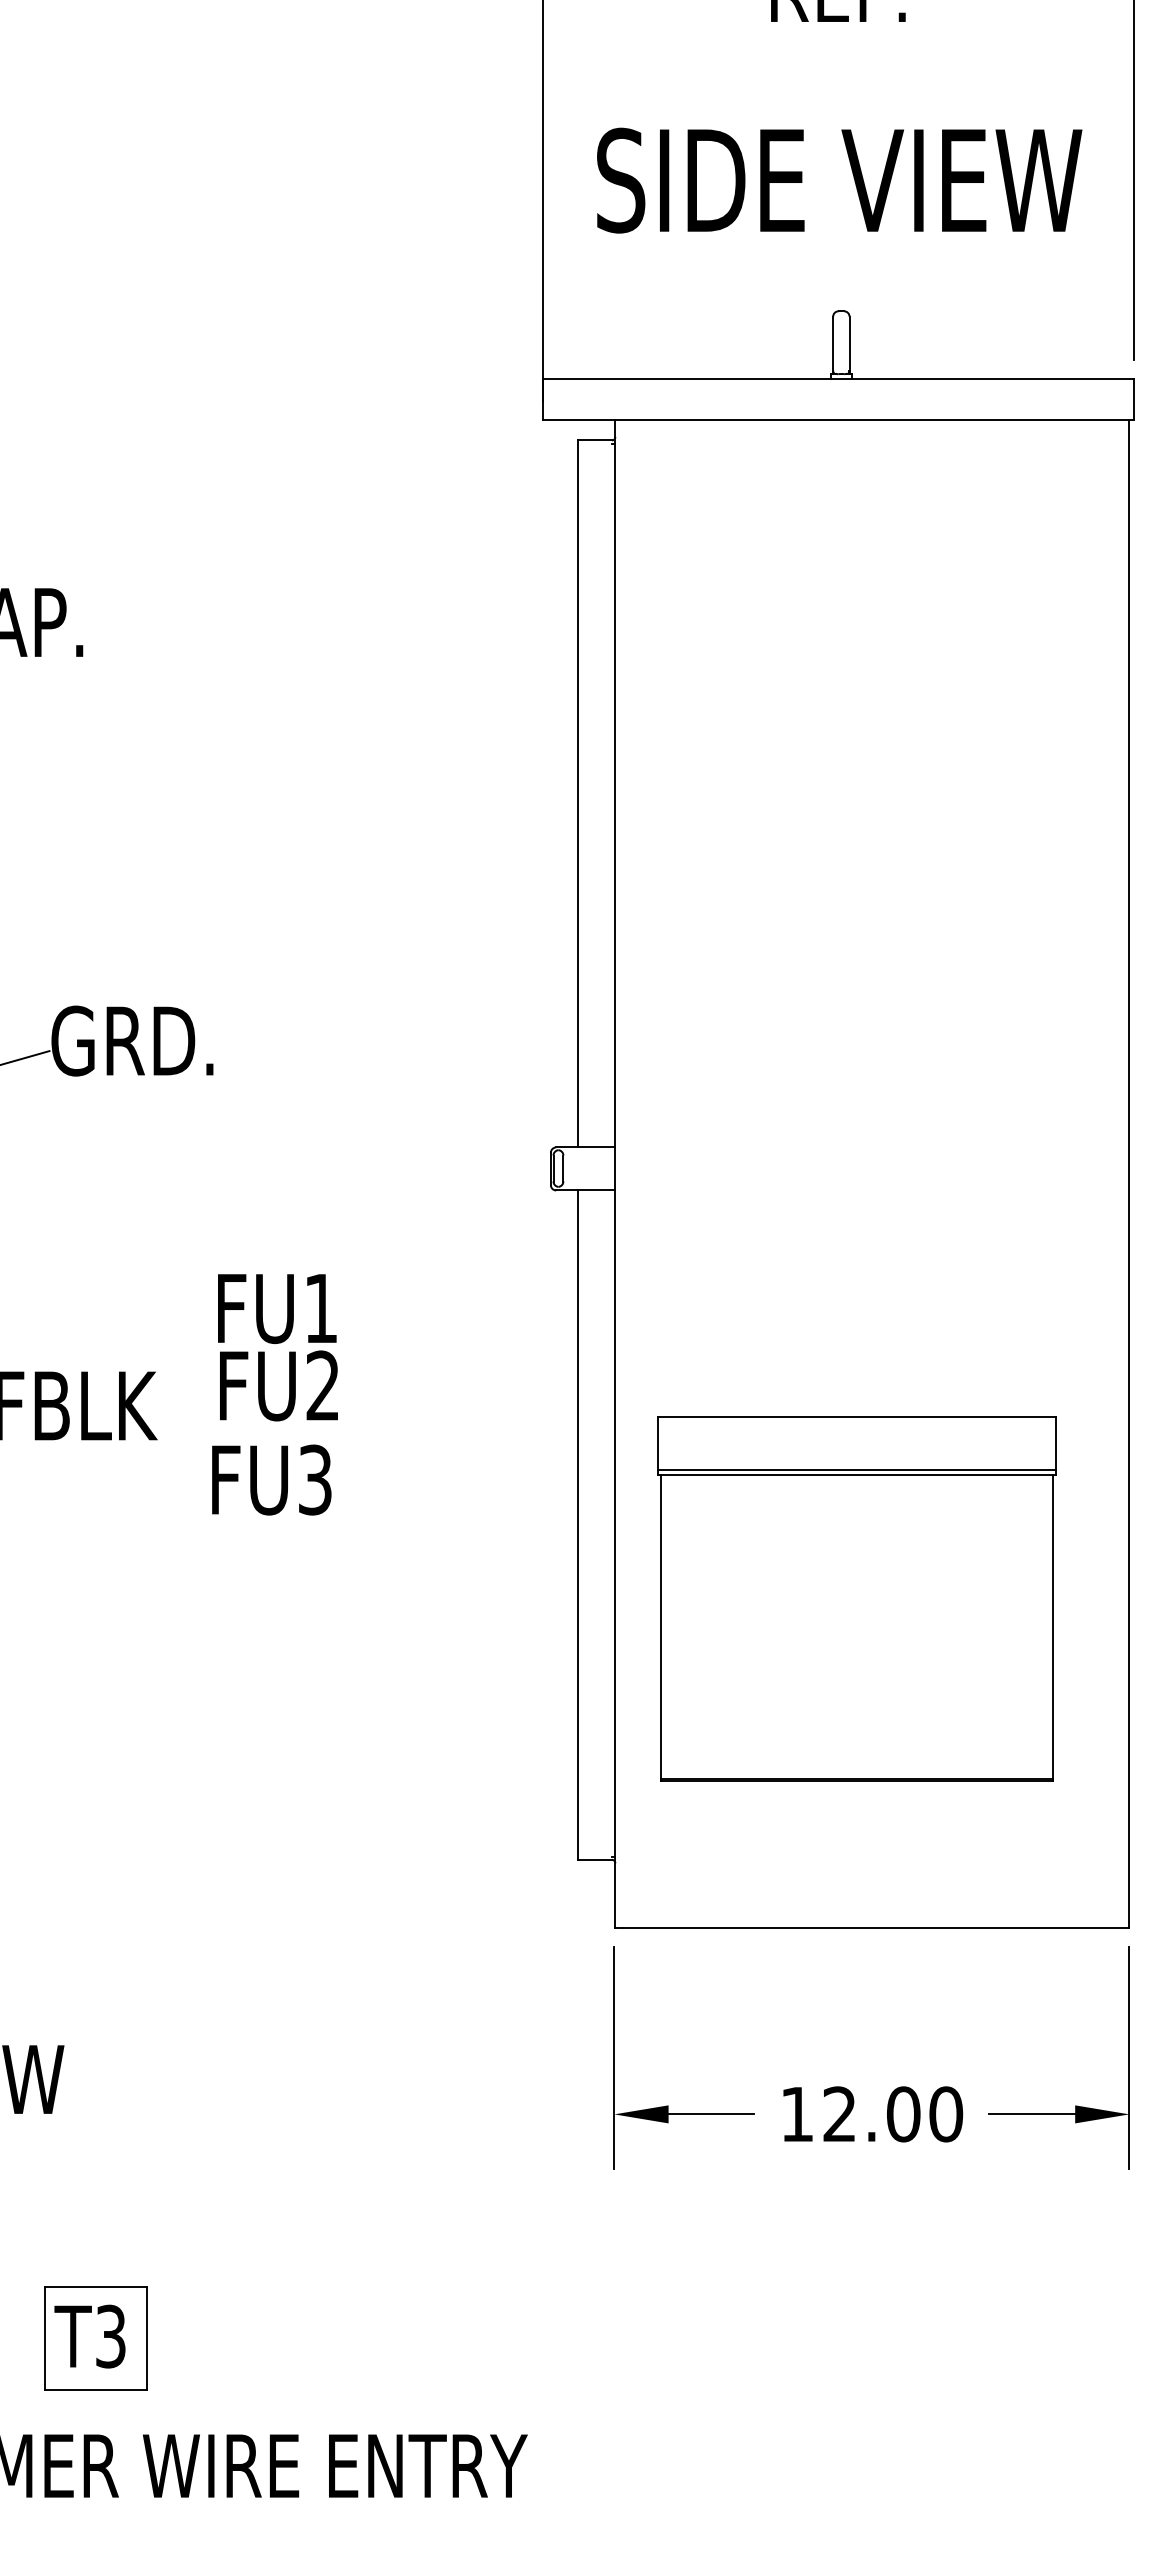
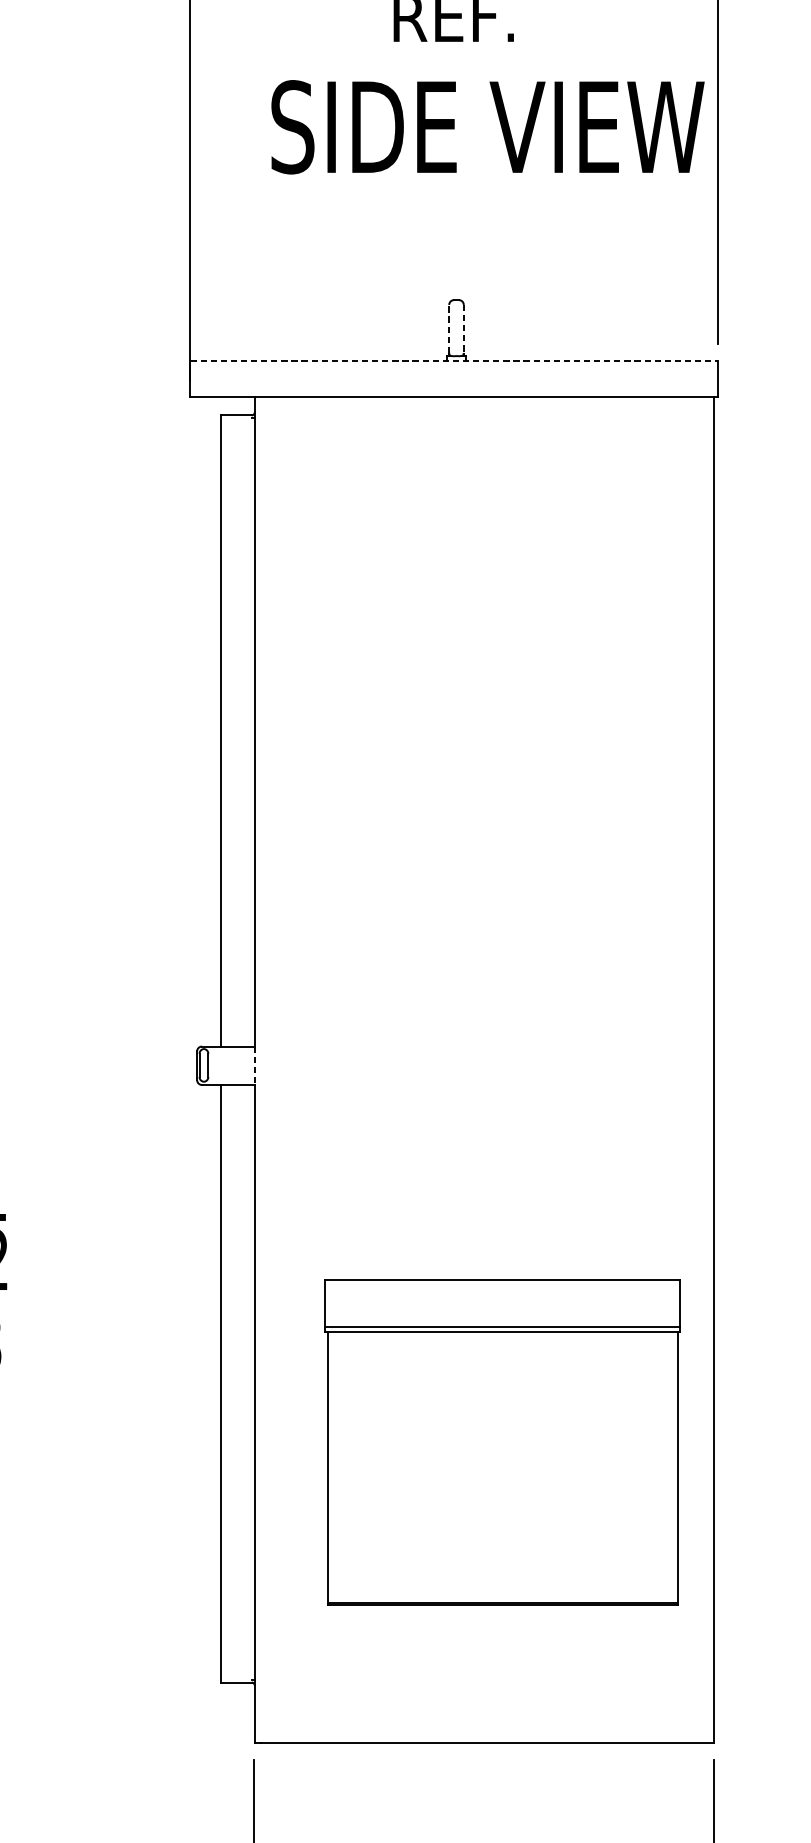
text: (839, 180) -> (487, 127), moved
line: (833, 343) -> (449, 328), solid -> dashed
line: (849, 343) -> (463, 328), solid -> dashed
line: (839, 379) -> (454, 361), solid -> dashed
line: (615, 1168) -> (254, 1065), solid -> dashed
part: (856, 1598) -> (502, 1442), moved

